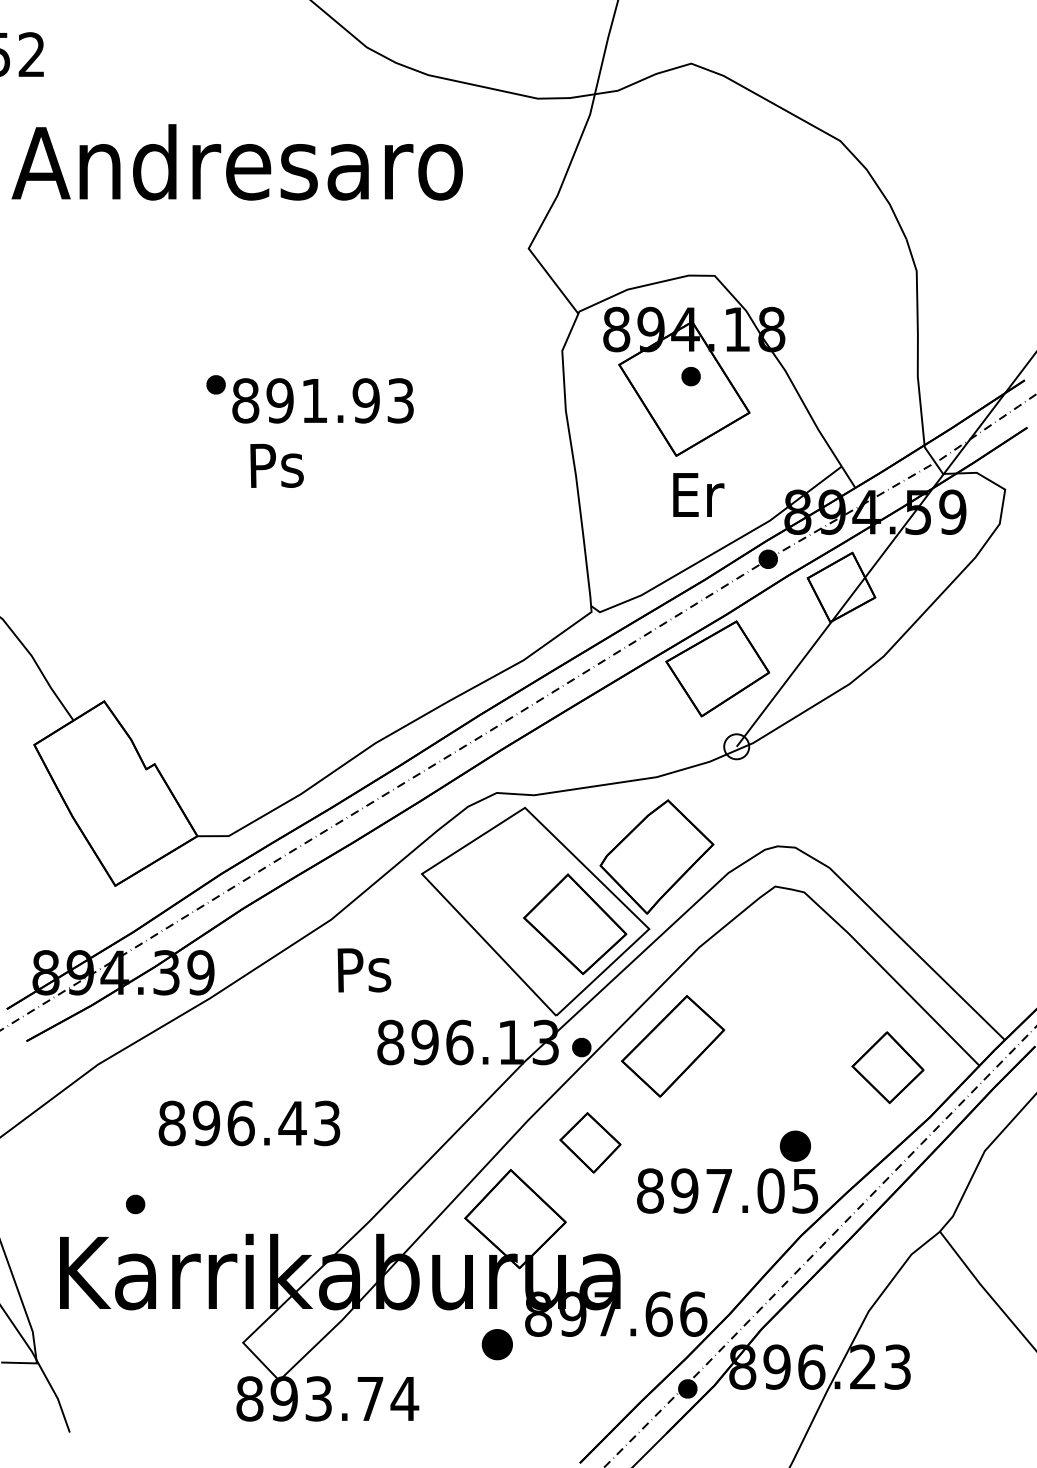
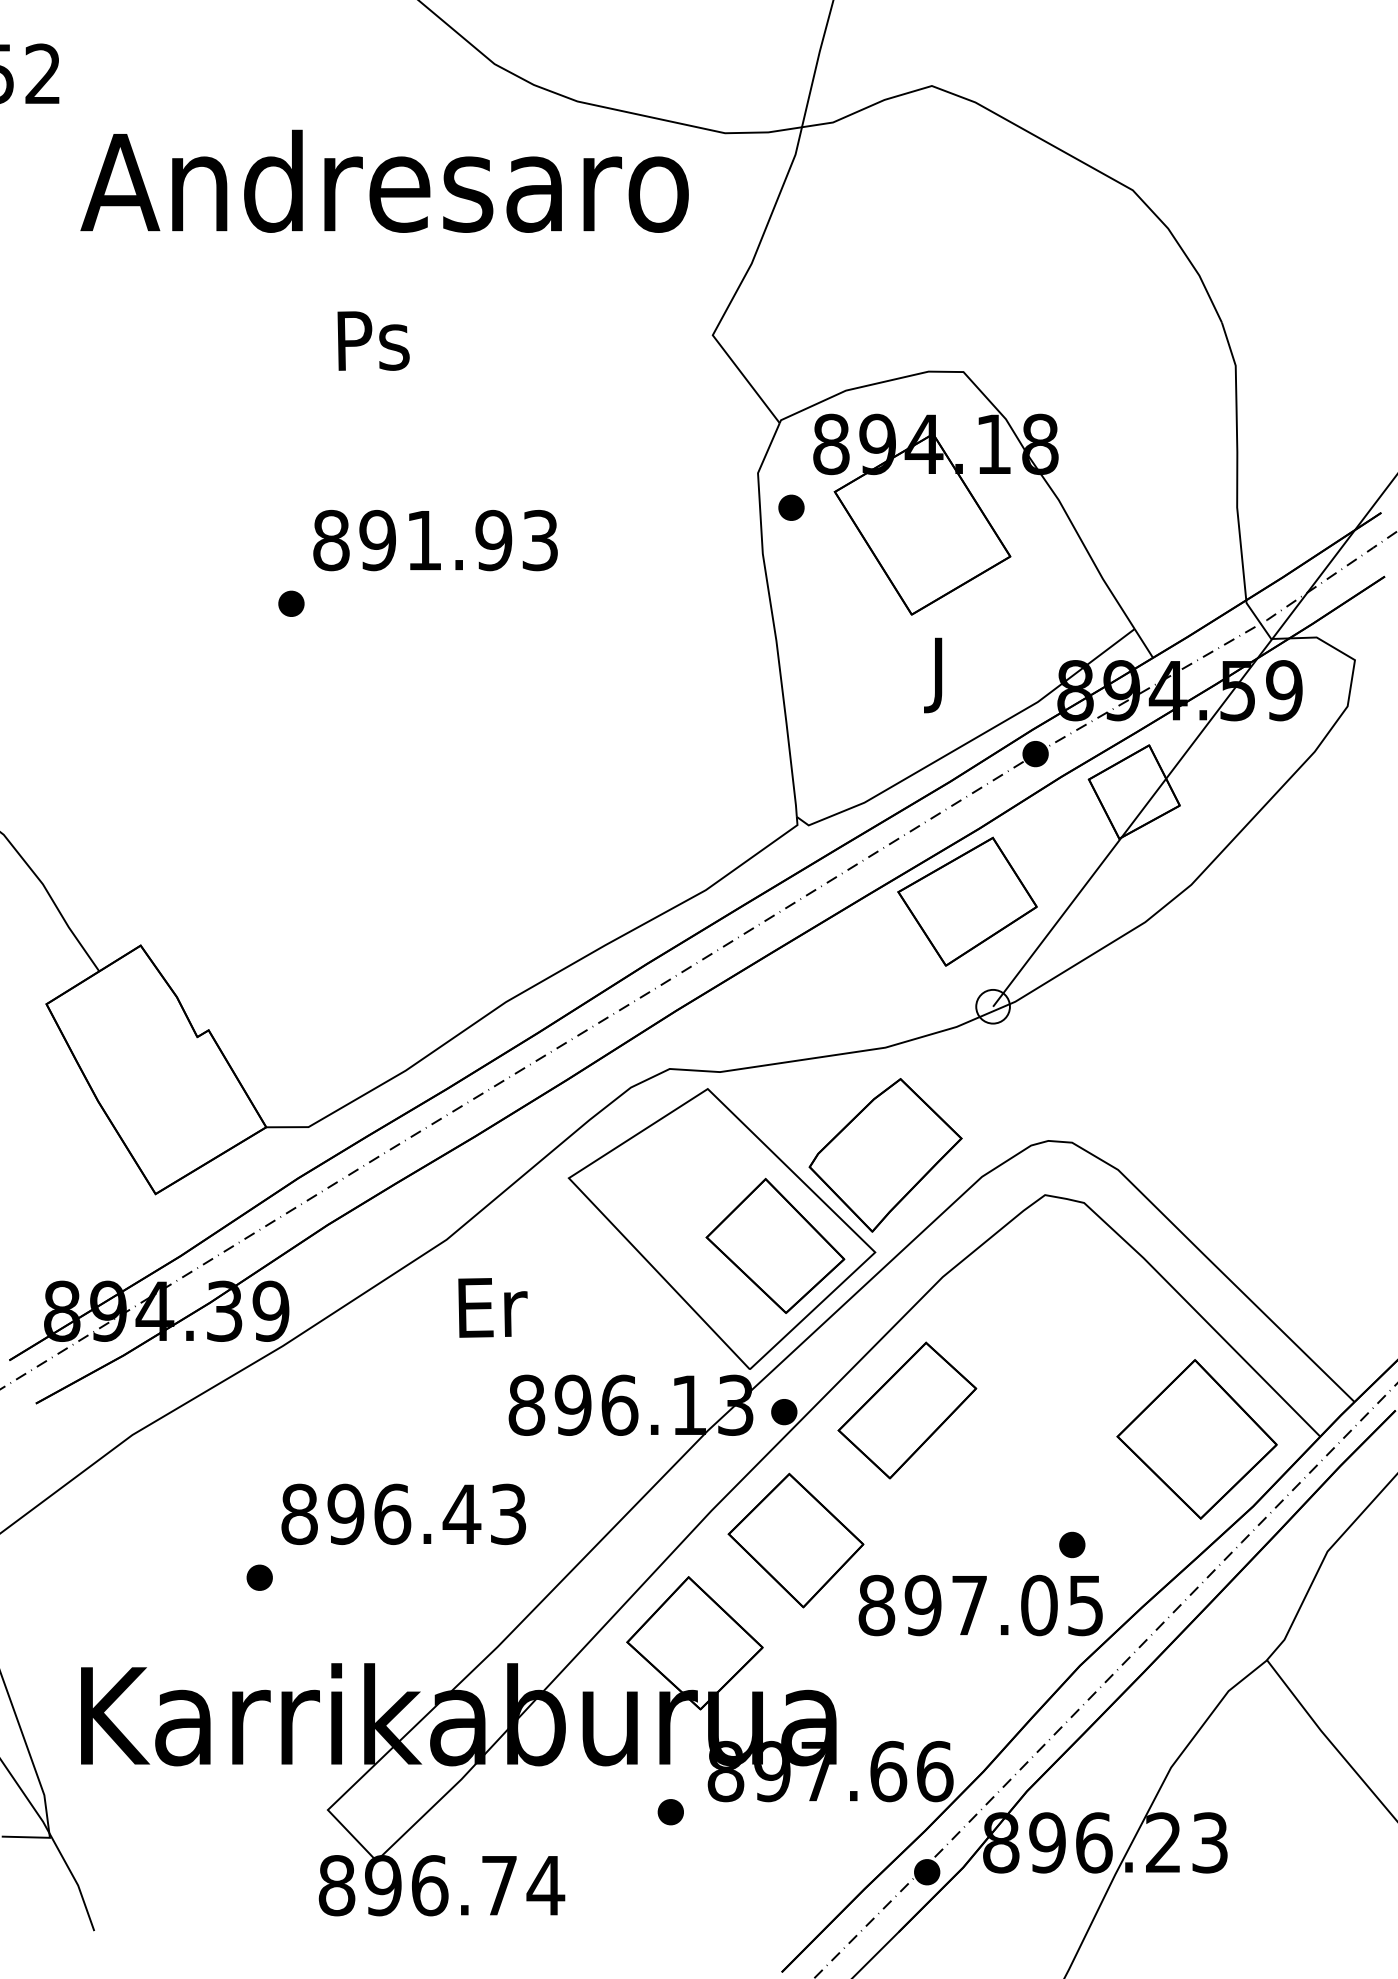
text: (236, 162) -> (383, 181), moved
part: (690, 376) -> (790, 507), moved
part: (215, 384) -> (290, 603), moved
text: (276, 465) -> (372, 340), moved
text: (698, 500) -> (941, 674), Er -> J
text: (364, 970) -> (491, 1308), Ps -> Er
part: (887, 1067) -> (1196, 1438), size x1.67
text: (249, 1123) -> (403, 1514), moved
part: (590, 1142) -> (796, 1540), size x1.67
part: (795, 1145) -> (1072, 1544), size x0.62
part: (135, 1204) -> (259, 1577), moved
part: (497, 1343) -> (670, 1810), size x0.62
text: (318, 1398) -> (429, 1885), 893.74 -> 896.74

